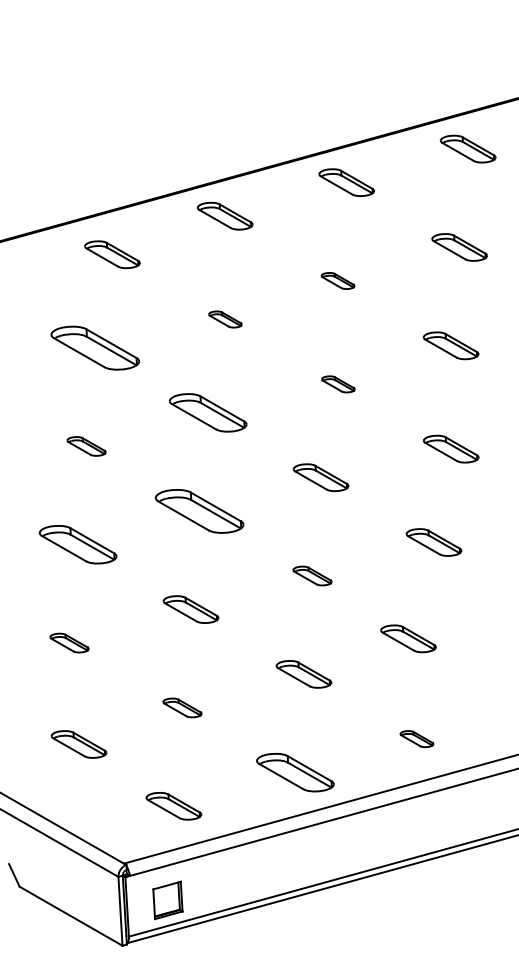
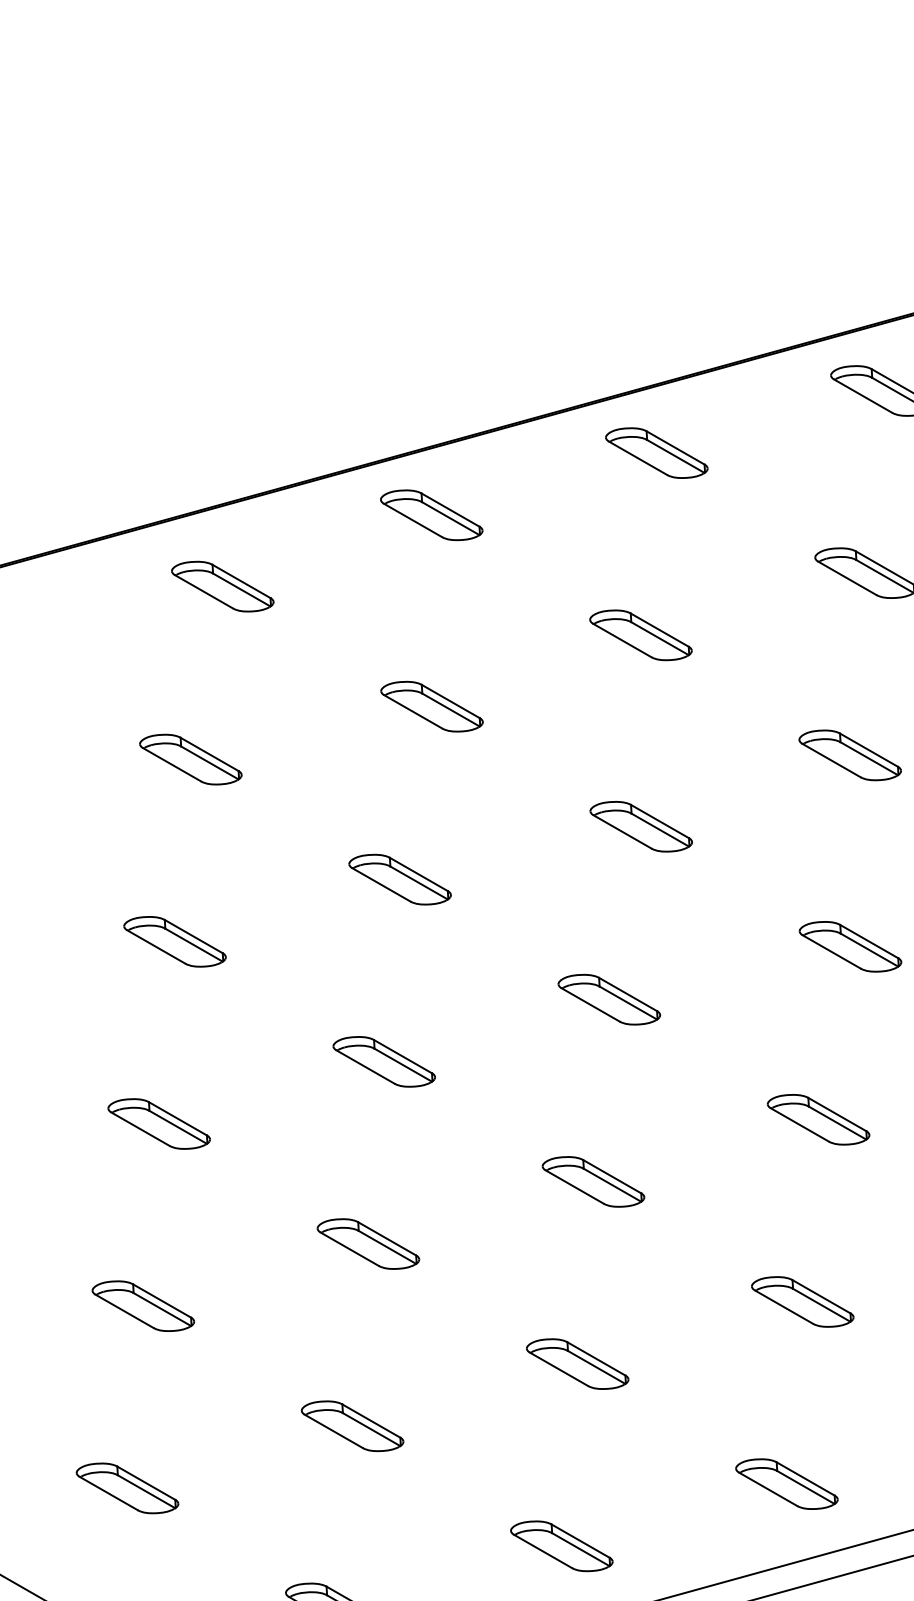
part: (337, 280) -> (639, 634), size x1.67
part: (225, 319) -> (432, 706), size x1.67
part: (94, 347) -> (189, 758), size x0.62
part: (338, 384) -> (641, 827), size x1.67
part: (207, 412) -> (398, 878), size x0.71
part: (86, 446) -> (174, 941), size x1.43
part: (199, 510) -> (384, 1060), size x0.62
part: (77, 544) -> (158, 1123), size x0.71
part: (312, 575) -> (593, 1180), size x1.43
part: (408, 638) -> (802, 1301), moved
part: (69, 642) -> (143, 1305), size x1.43
part: (182, 707) -> (352, 1425), size x1.43
part: (416, 738) -> (786, 1482), size x1.67
part: (78, 744) -> (126, 1488), moved
part: (295, 772) -> (561, 1545), size x0.71

